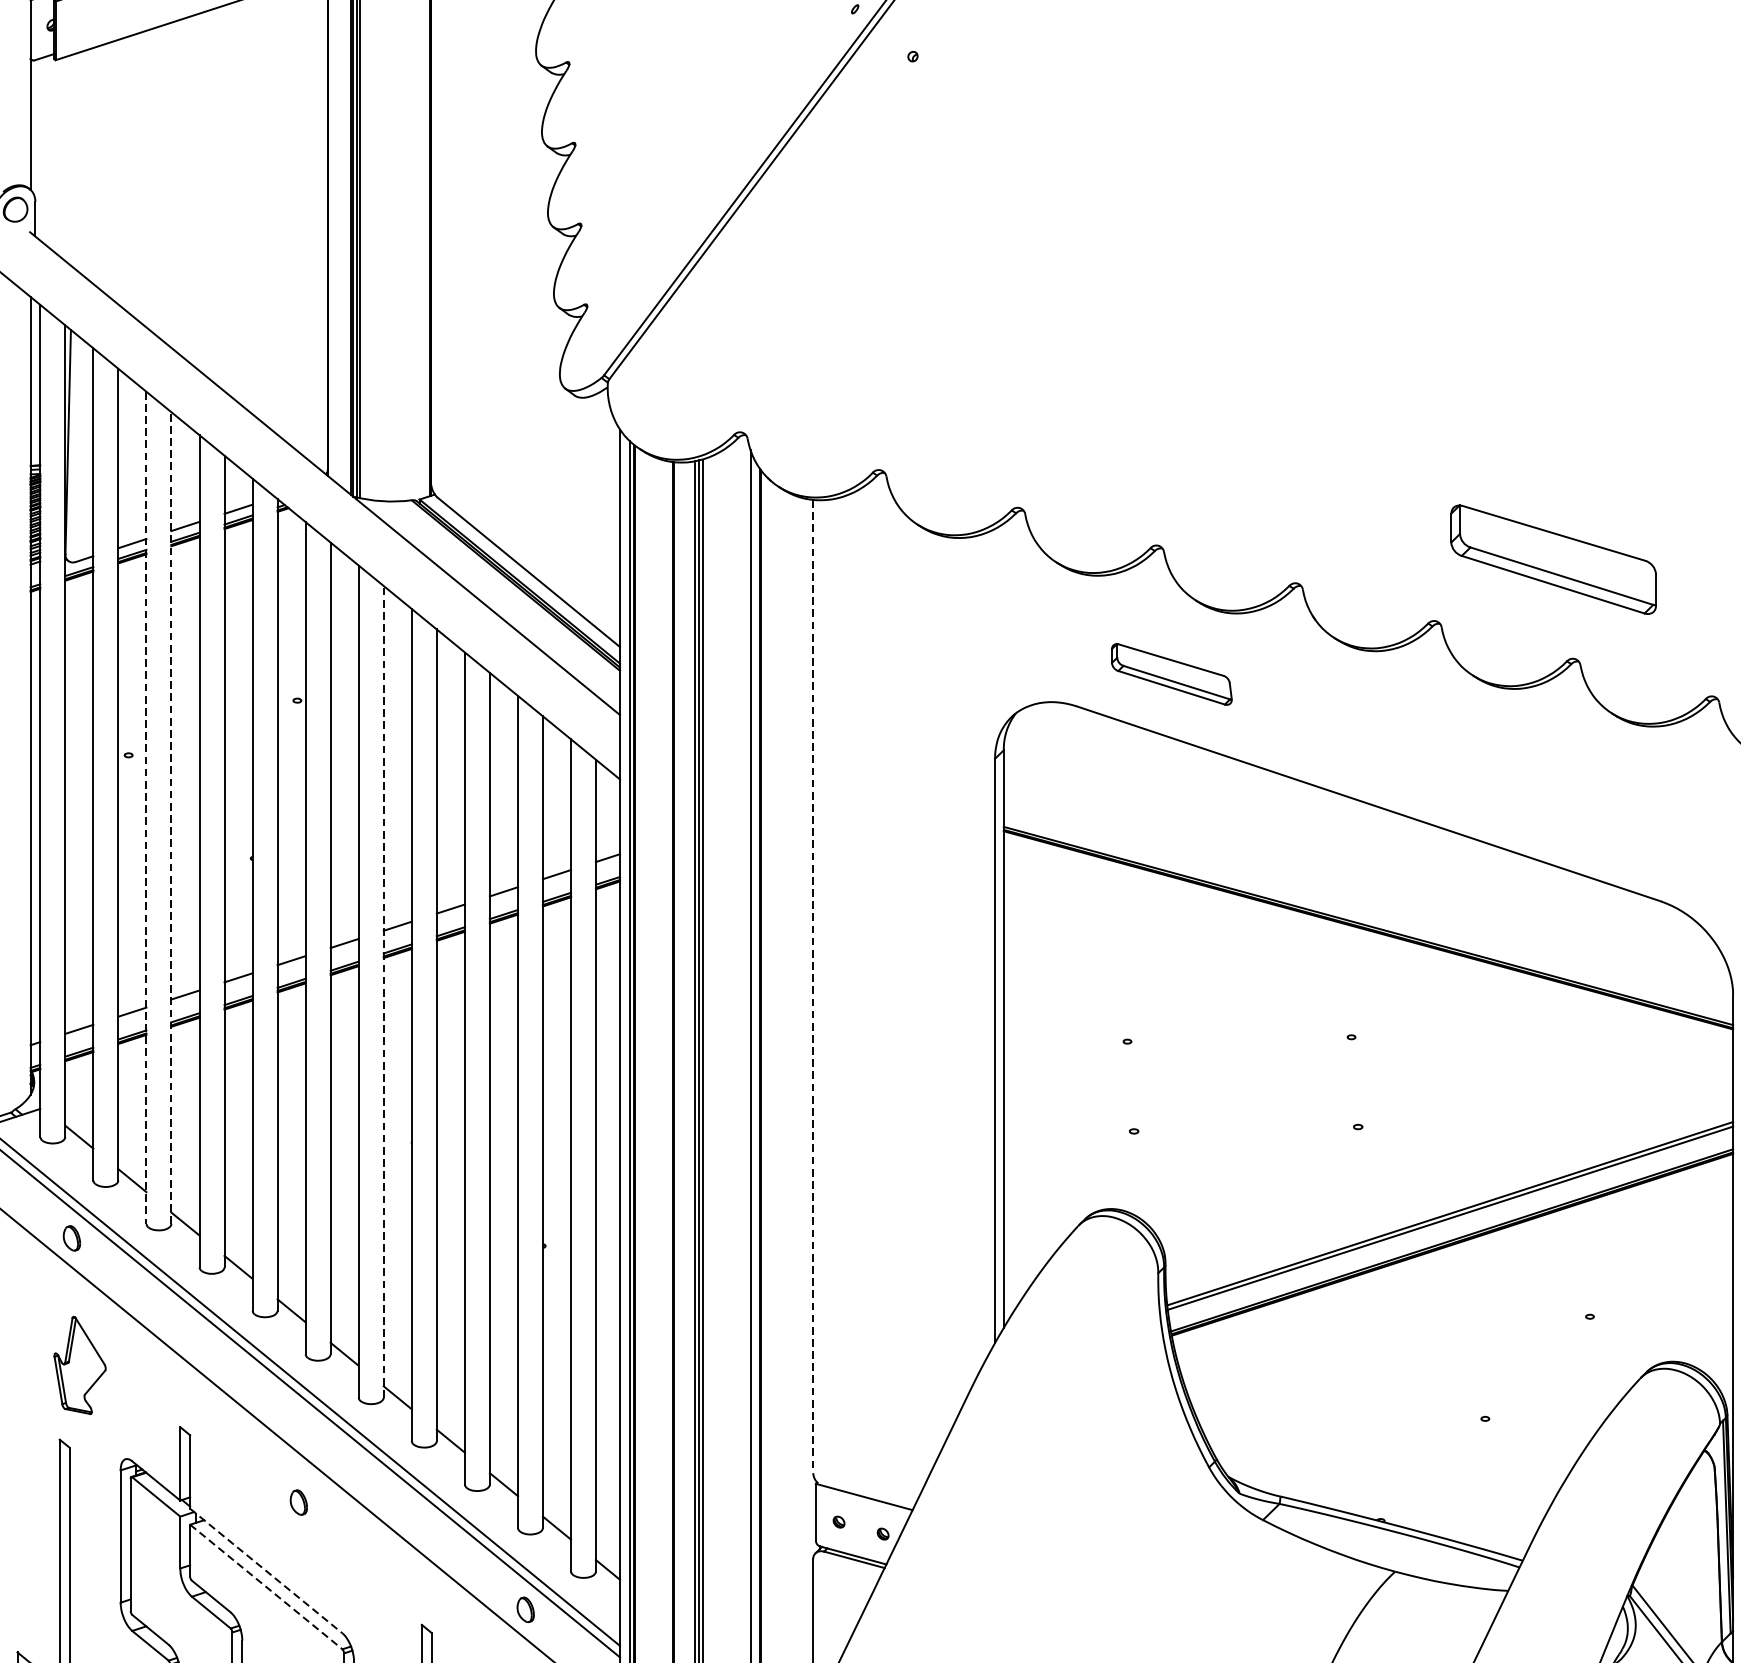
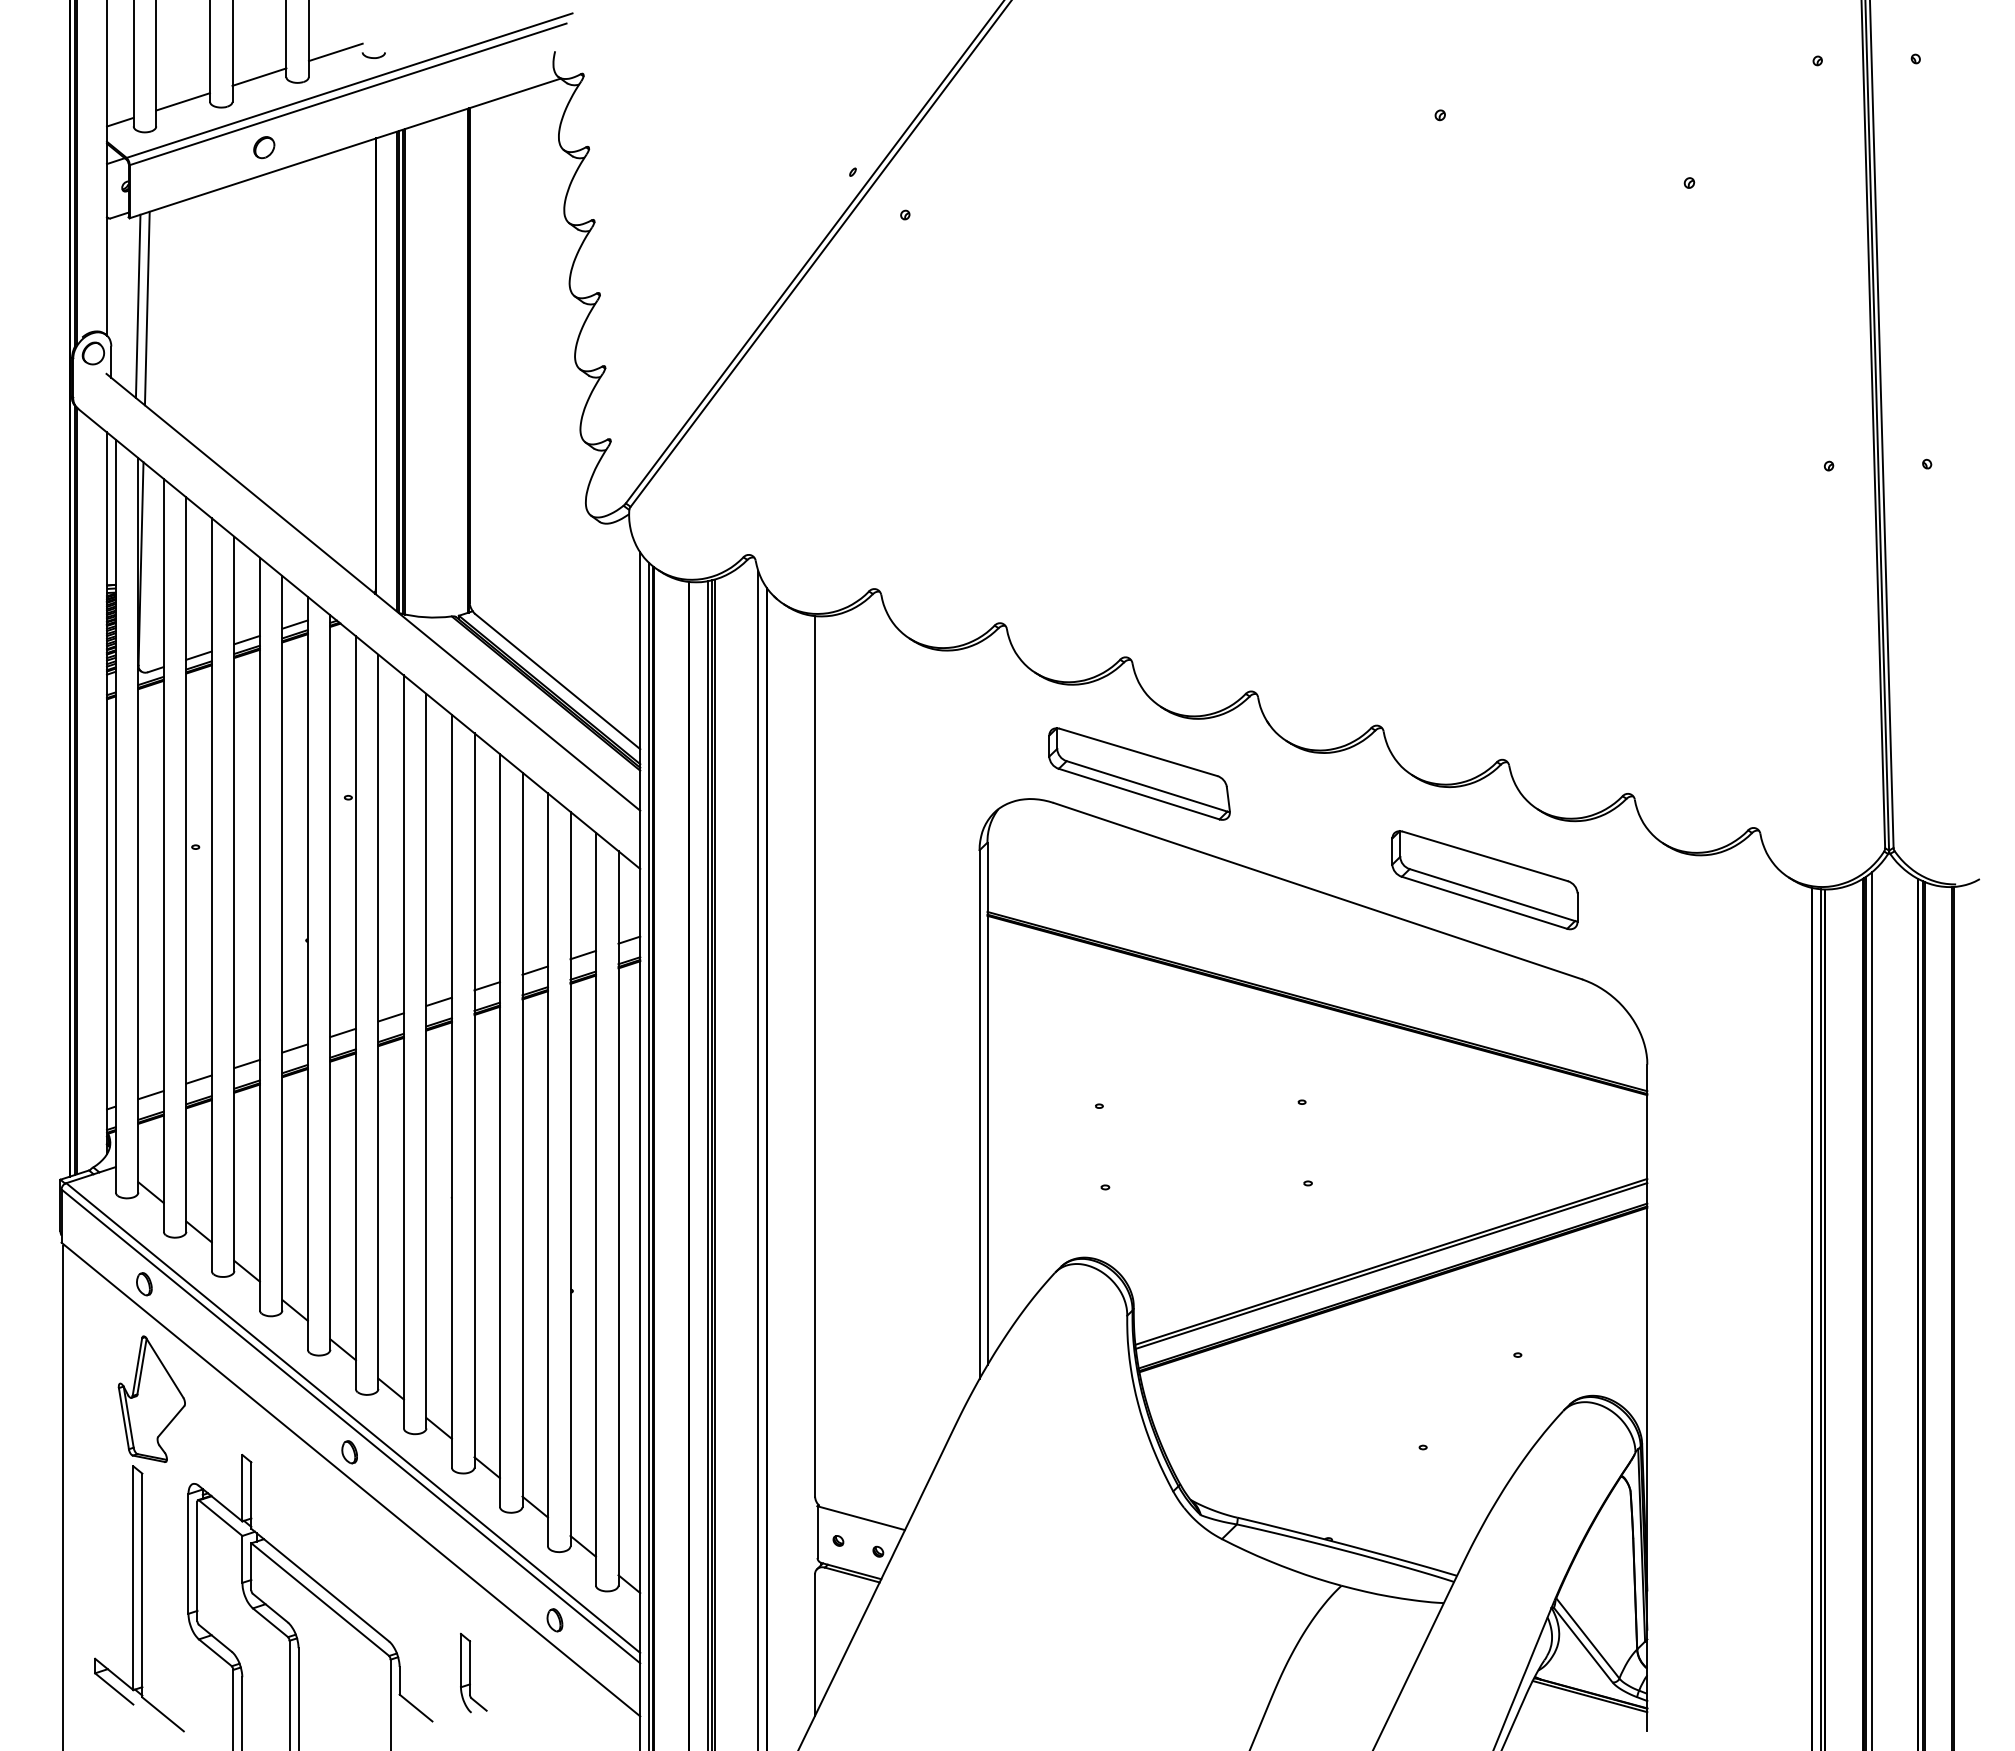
line: (64, 156) -> (137, 305), added
line: (74, 159) -> (146, 308), added
part: (1553, 560) -> (1484, 880), moved
part: (1171, 673) -> (1139, 773), size x1.67
line: (146, 808) -> (211, 895), dashed -> solid
line: (171, 817) -> (234, 903), dashed -> solid
line: (813, 986) -> (815, 1056), dashed -> solid
line: (383, 991) -> (426, 1060), dashed -> solid
part: (79, 1364) -> (151, 1398), size x1.43
part: (298, 1502) -> (349, 1452), moved
line: (266, 1571) -> (320, 1585), dashed -> solid
line: (266, 1586) -> (320, 1599), dashed -> solid

